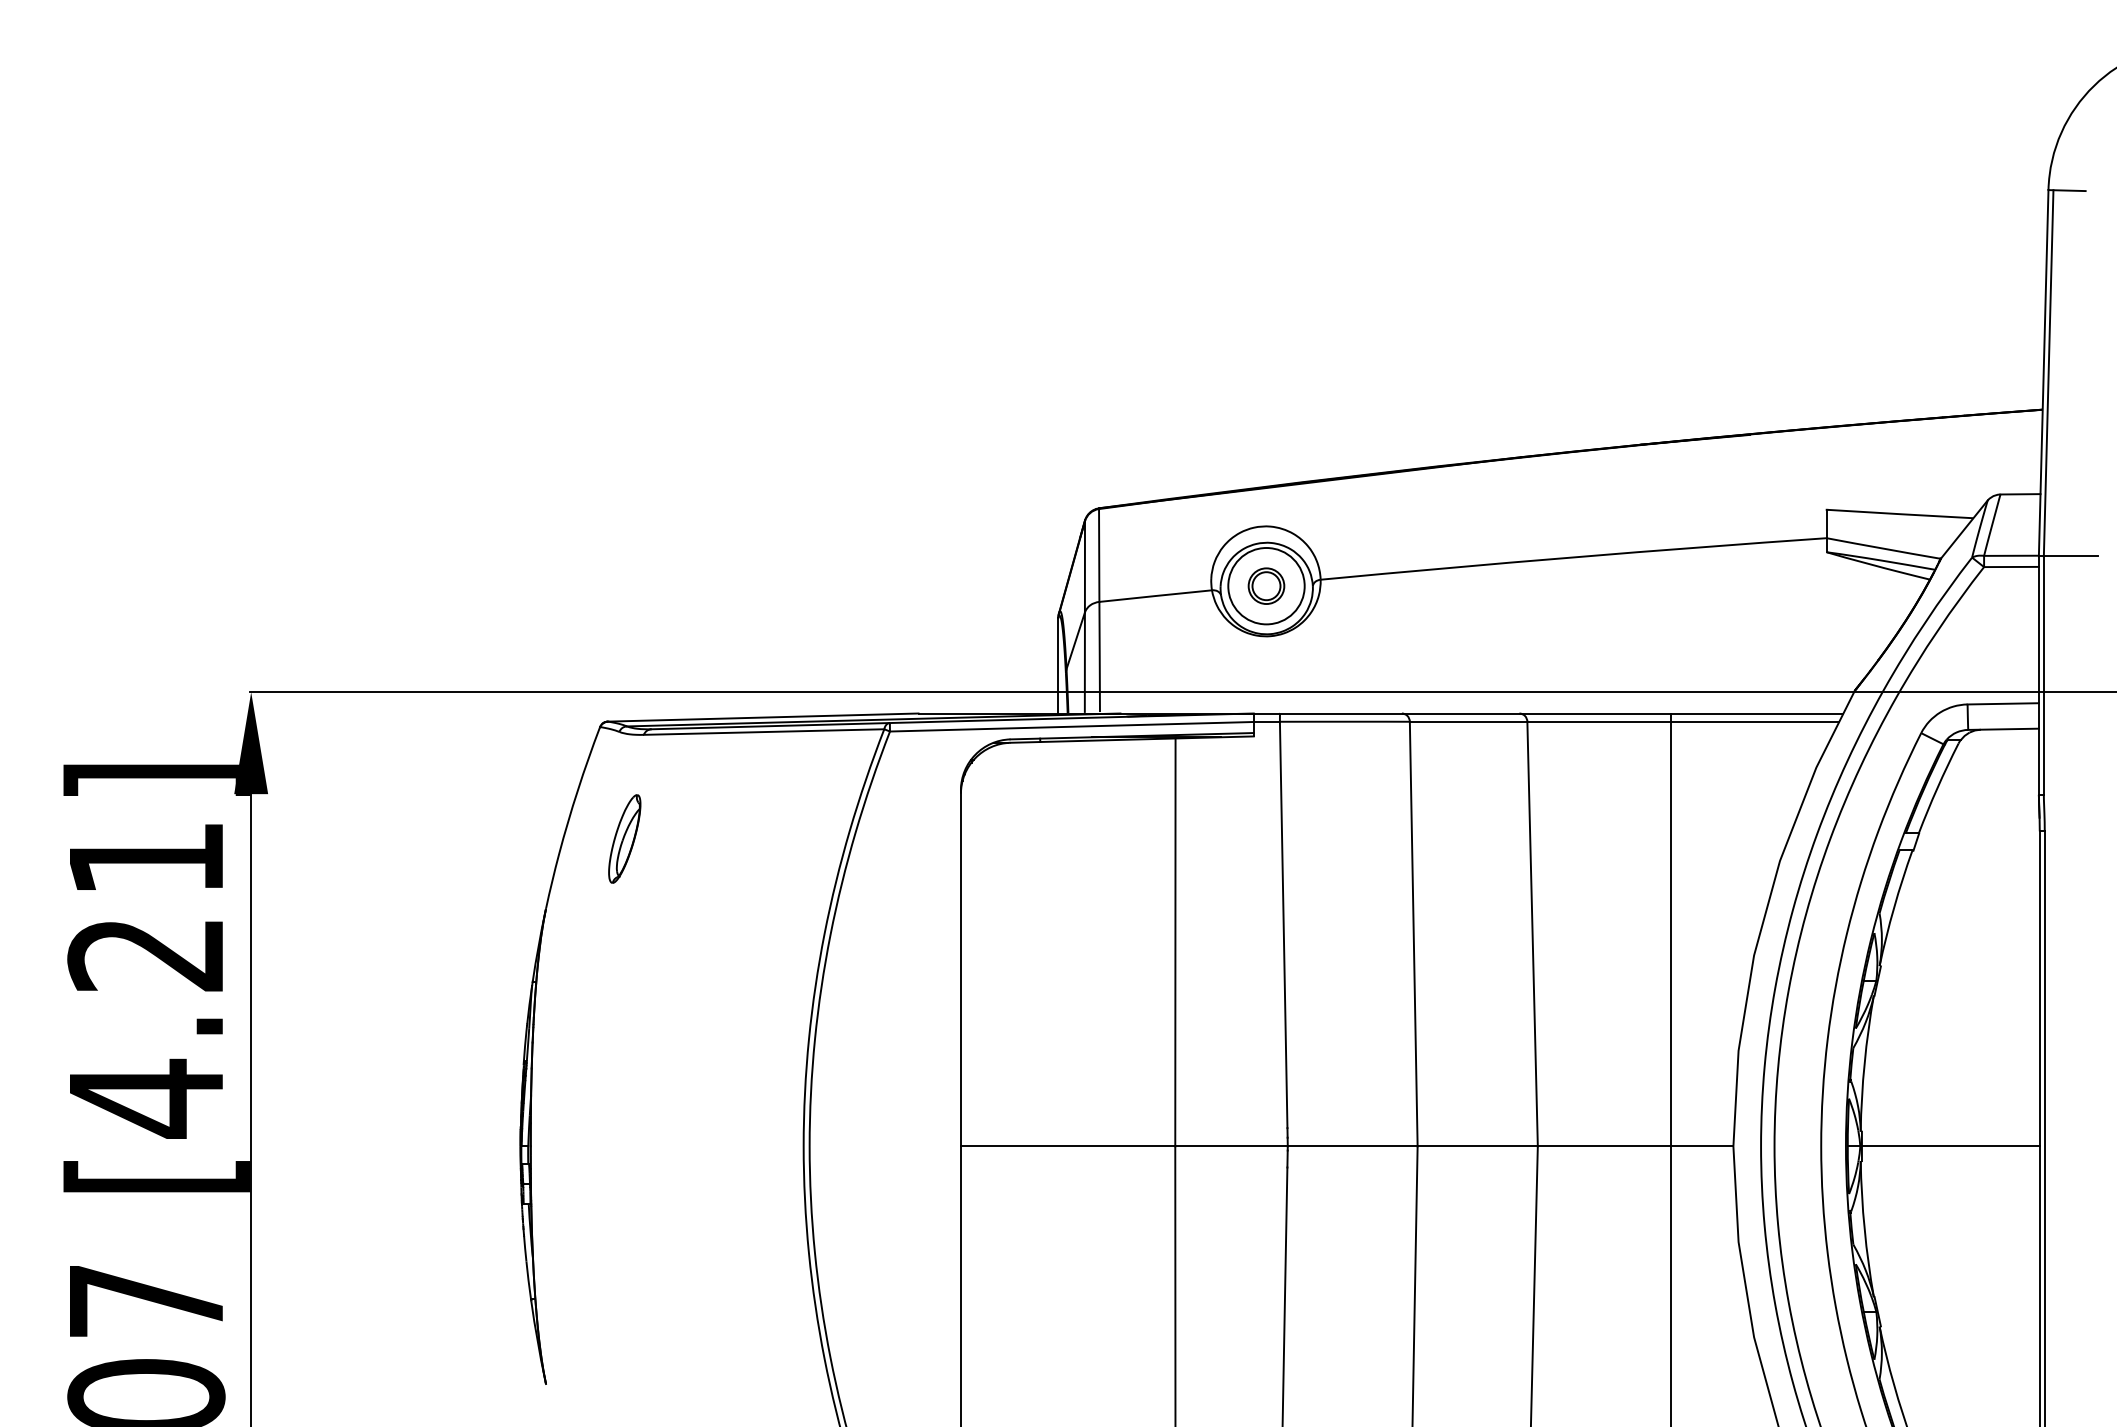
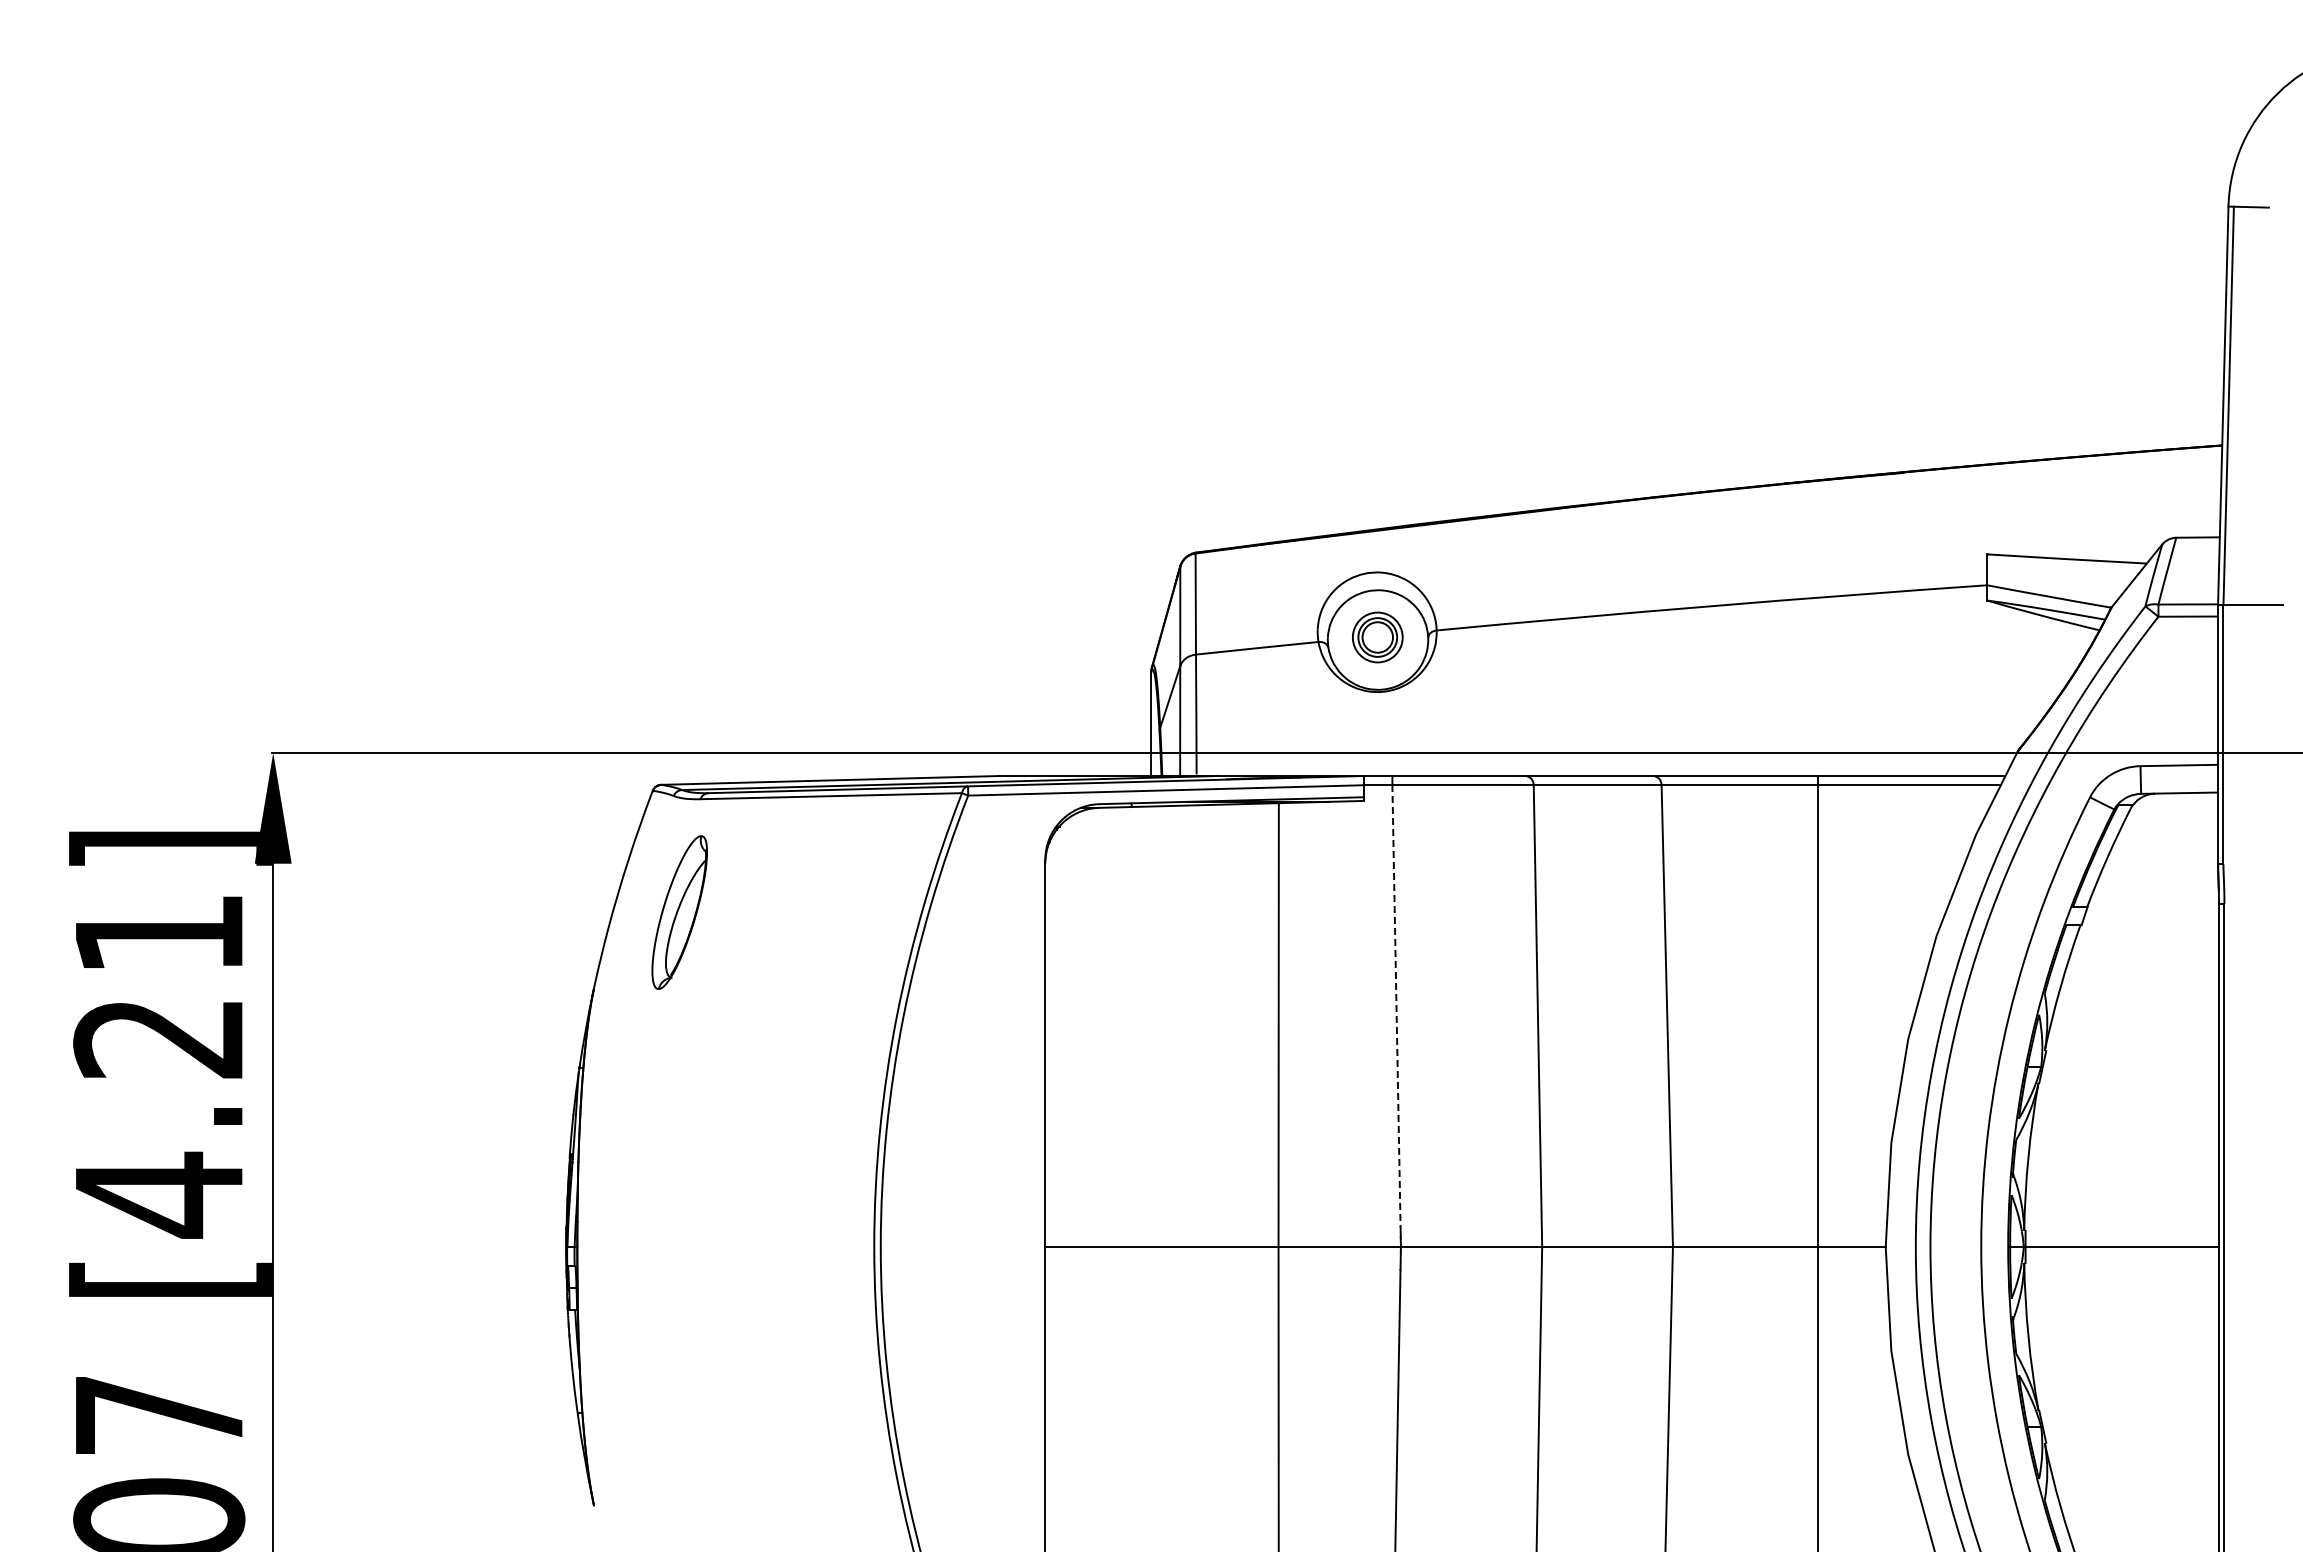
circle: (1266, 586) -> (1377, 637), size x0.6
part: (624, 838) -> (679, 912), size x1.6
line: (1283, 925) -> (1396, 1006), solid -> dashed

